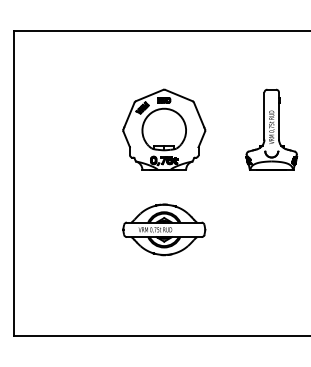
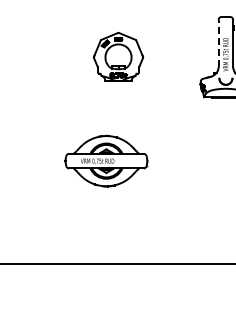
line: (264, 115) -> (218, 42), solid -> dashed
part: (164, 129) -> (118, 56), size x0.6
part: (164, 229) -> (106, 160), moved

